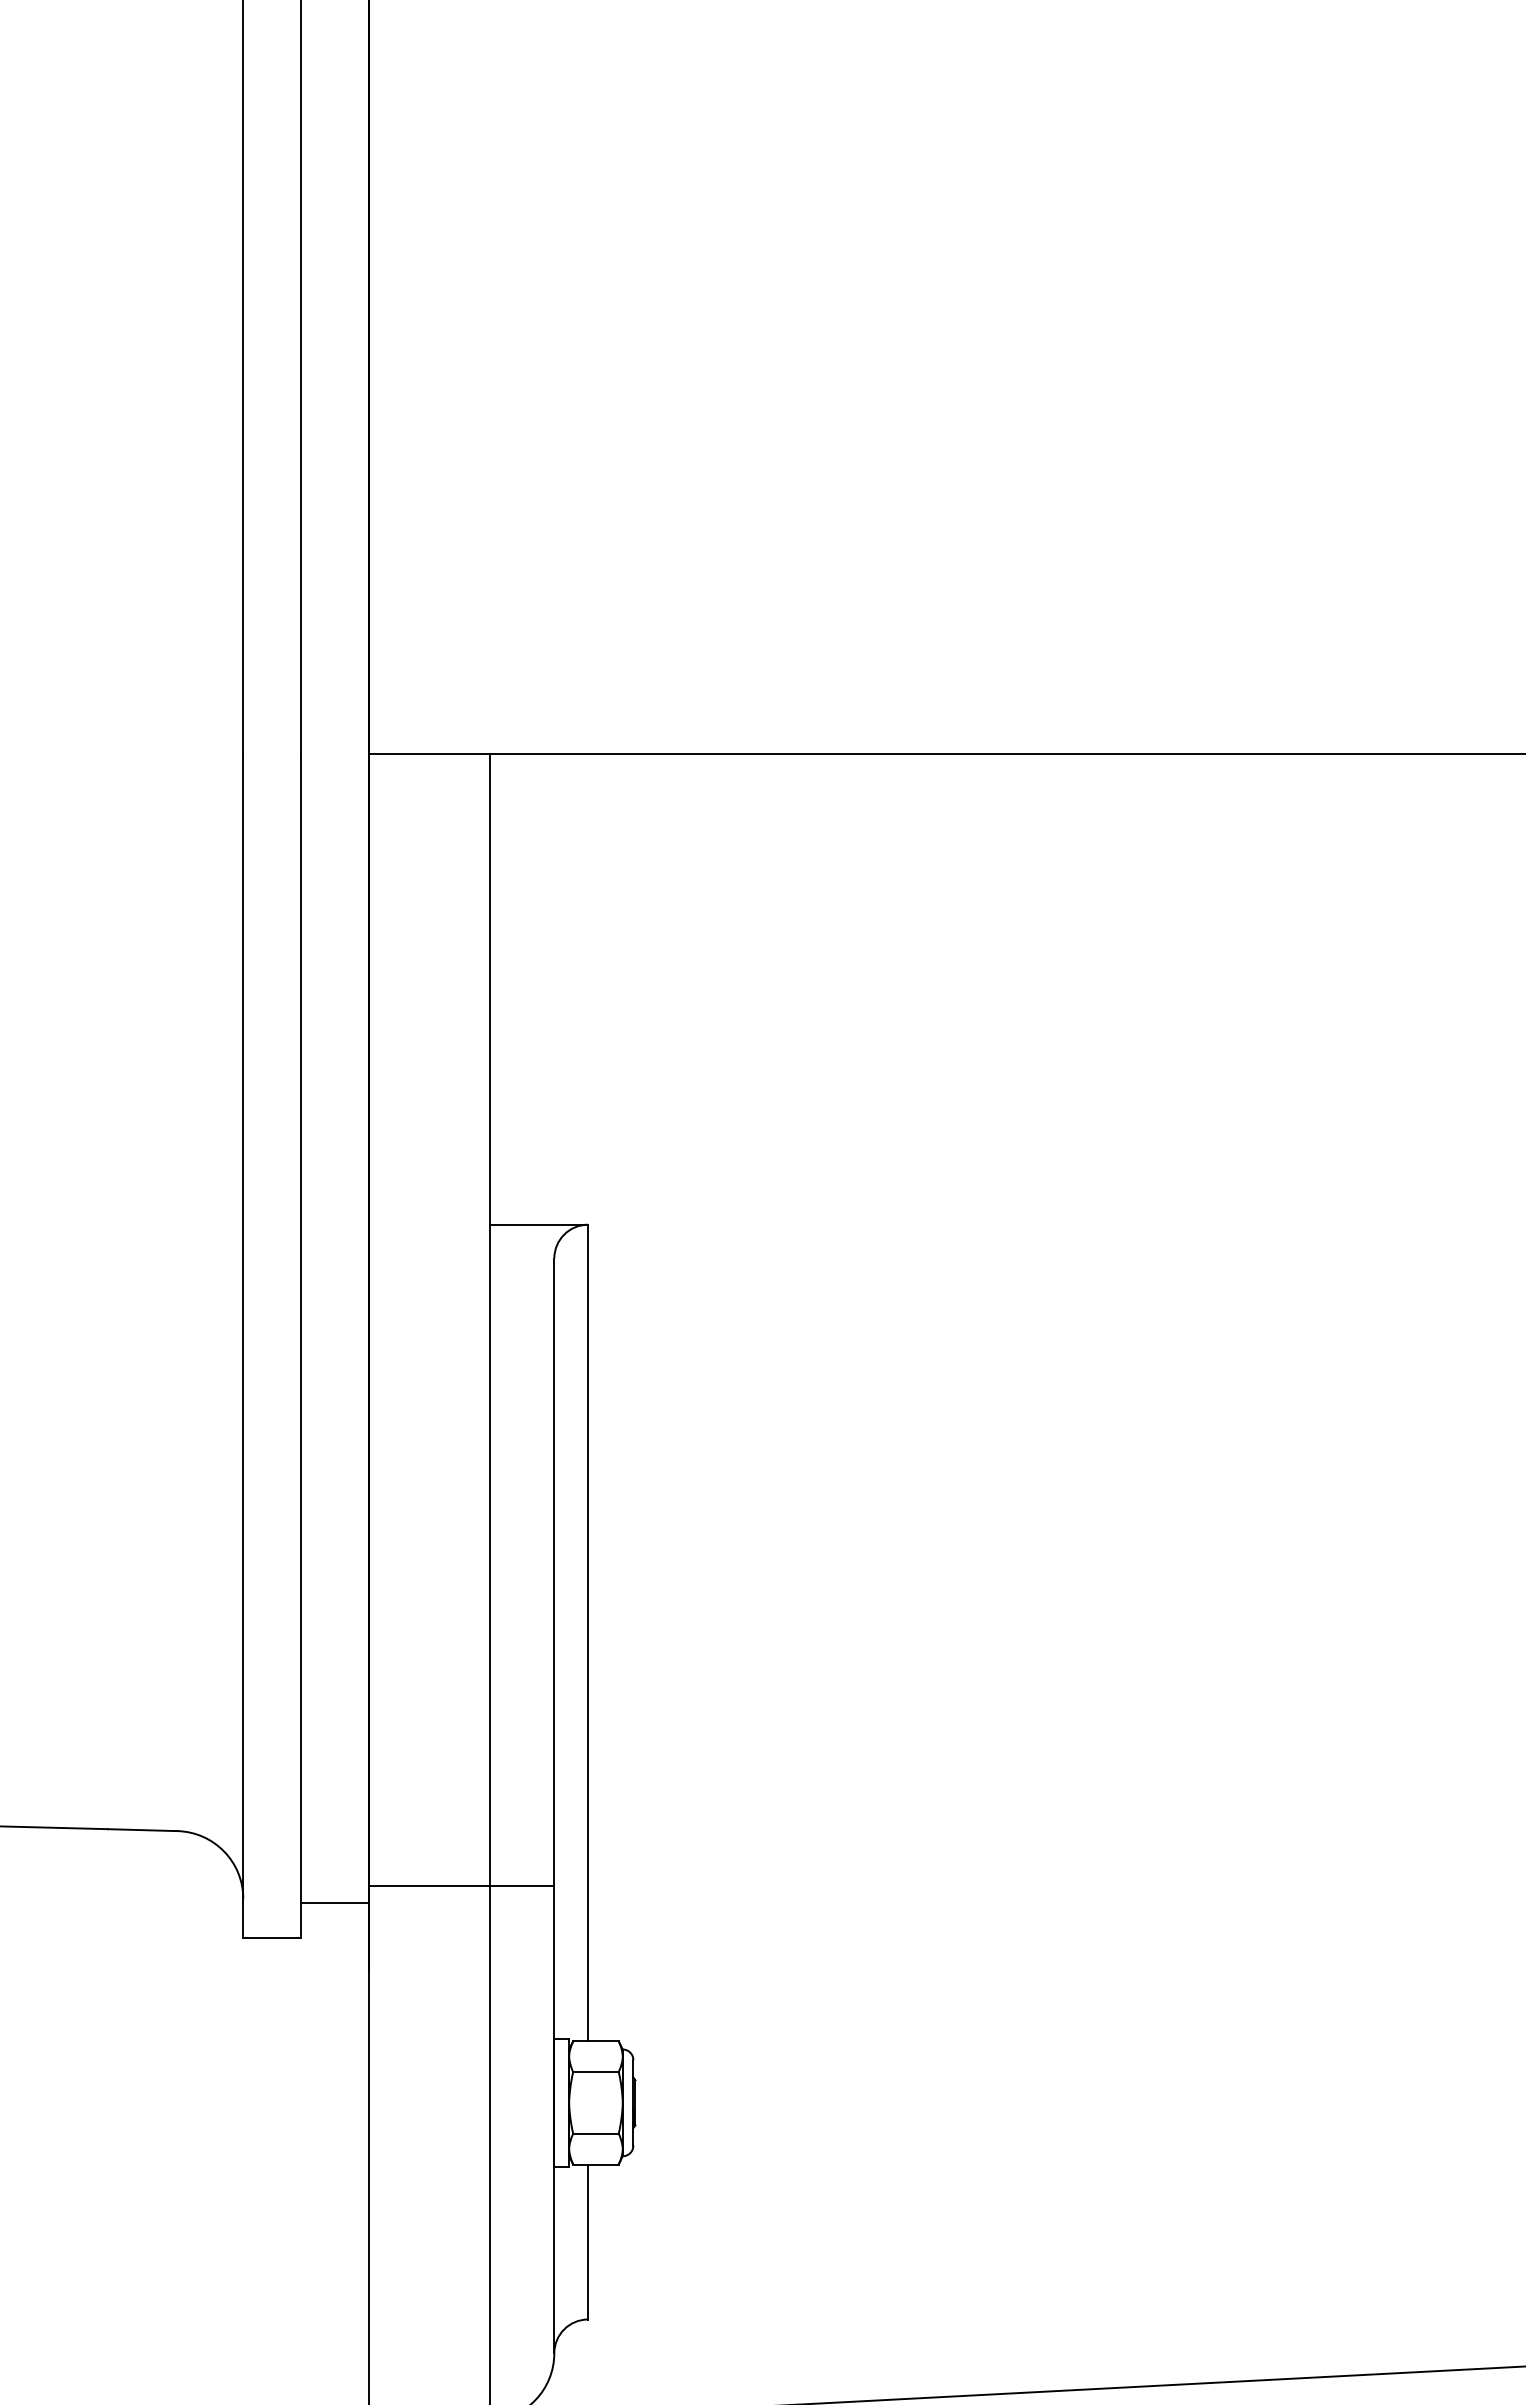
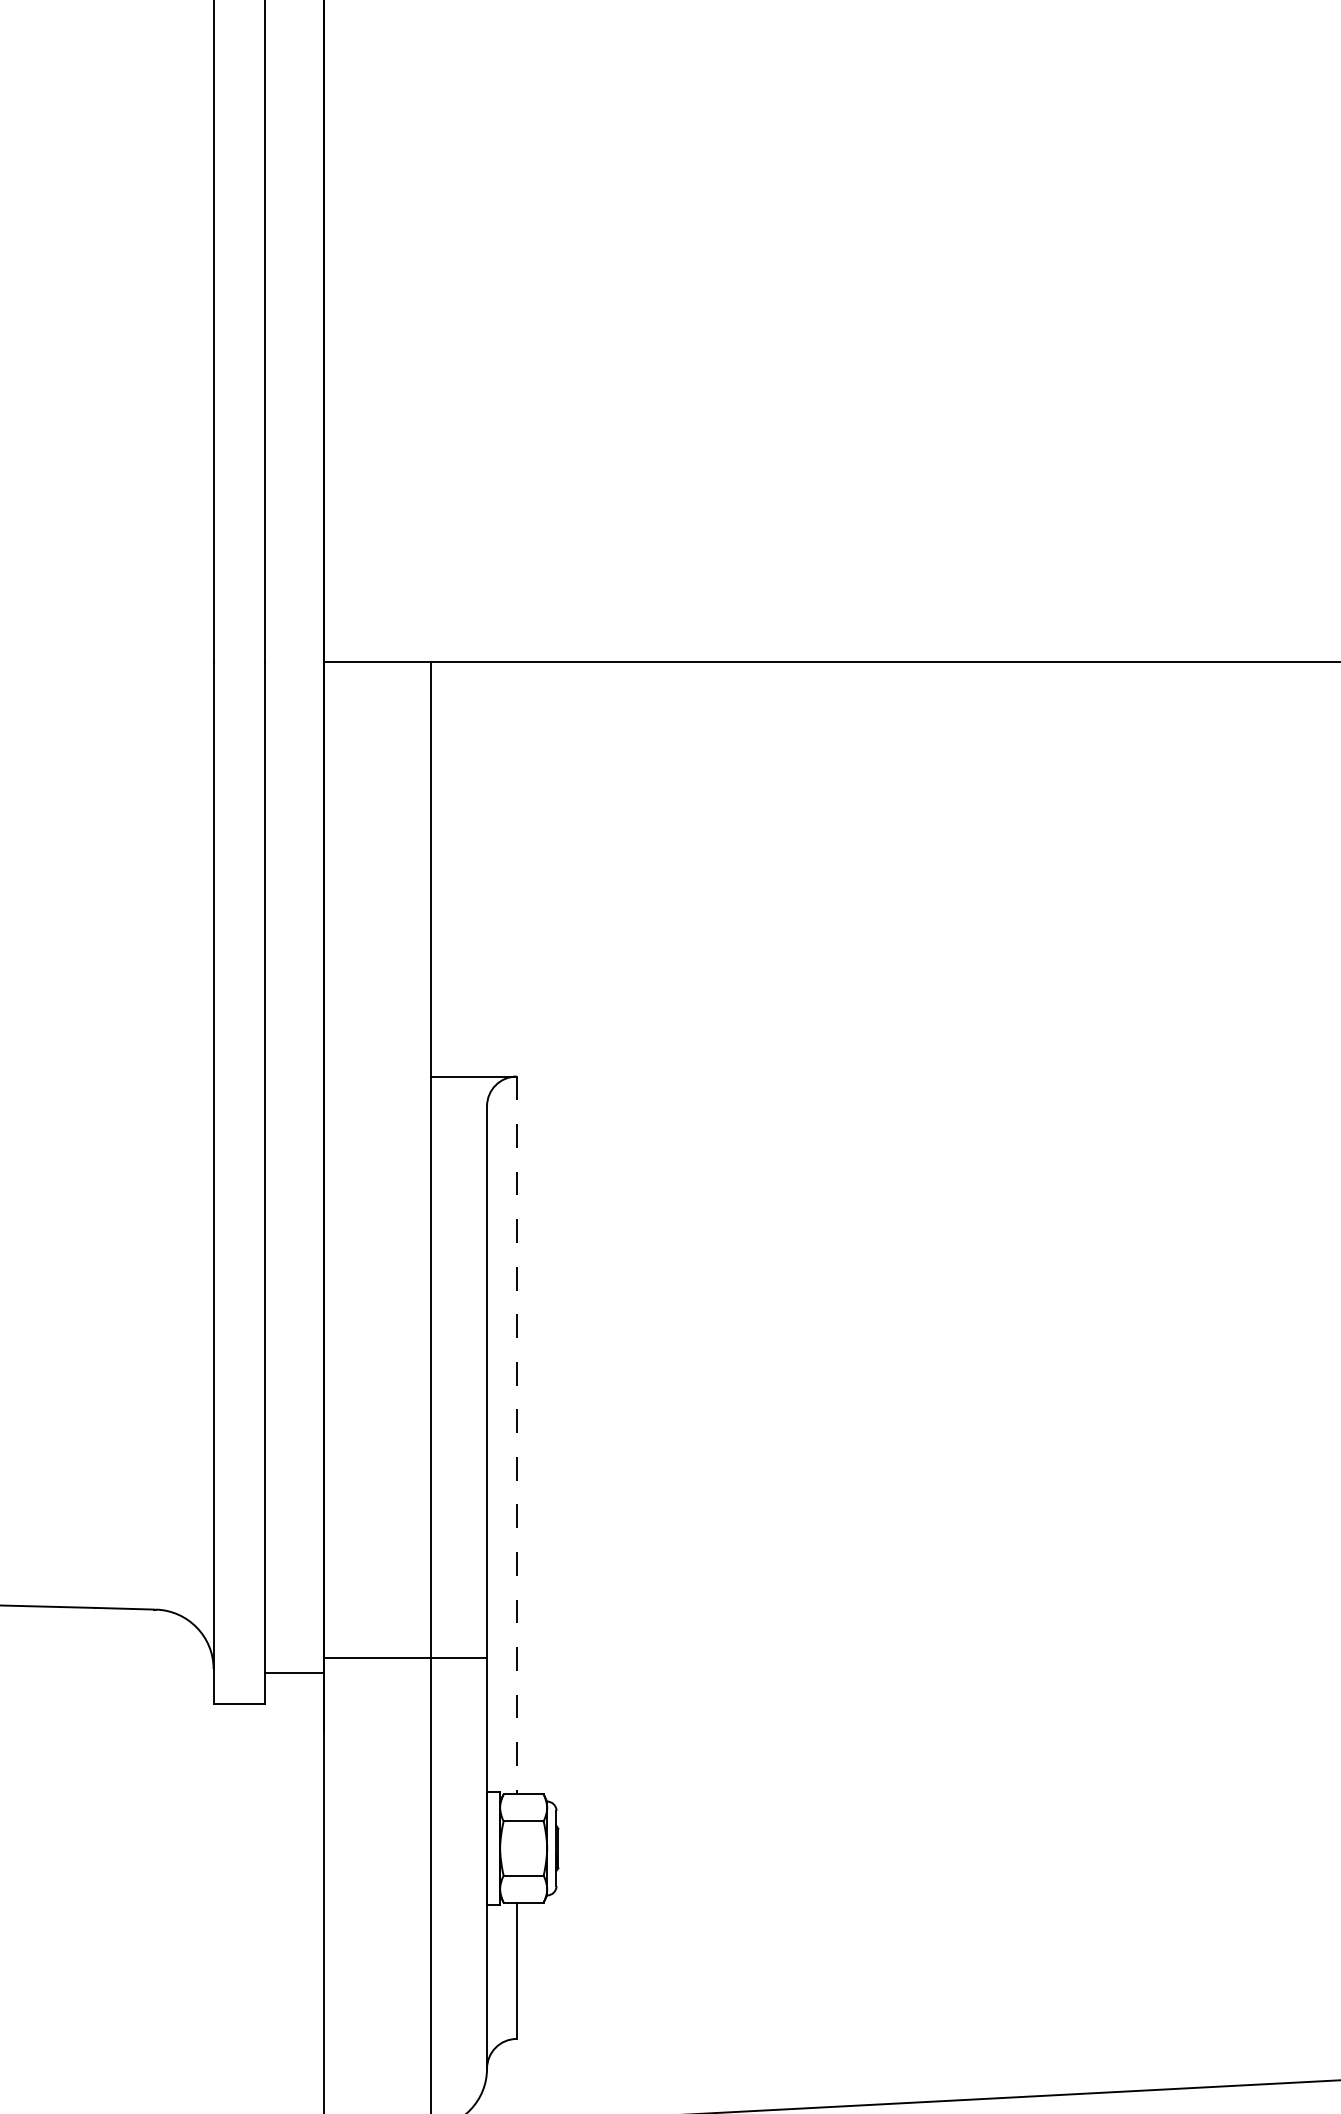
line: (588, 1633) -> (517, 1435), solid -> dashed

